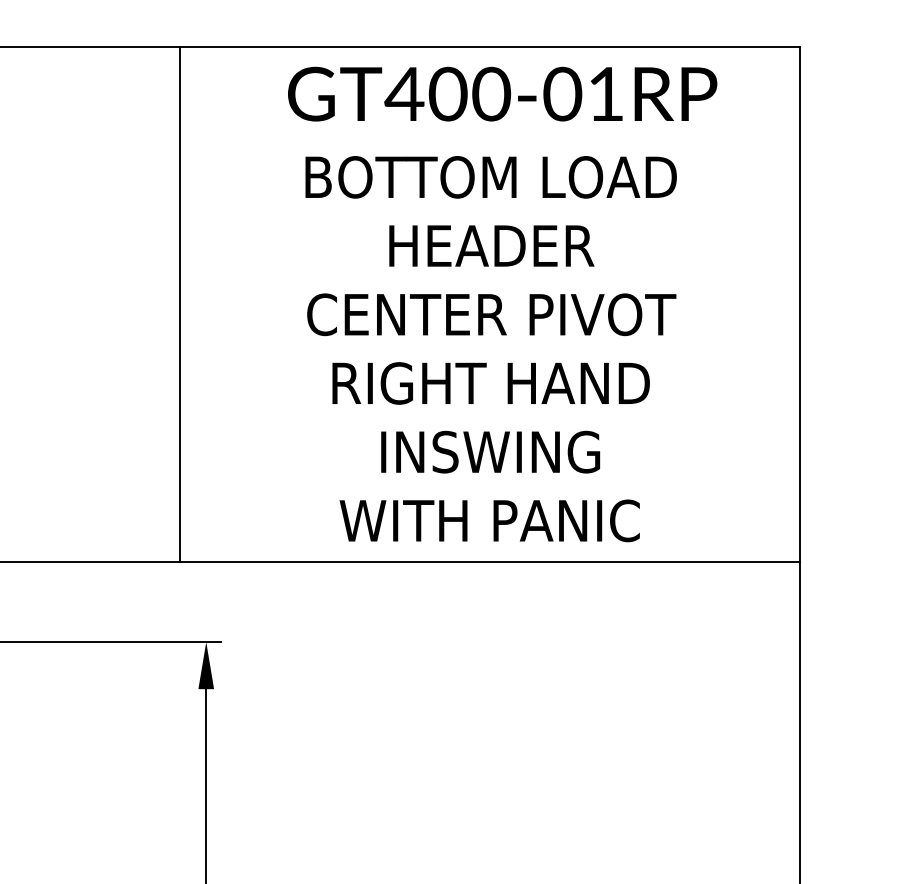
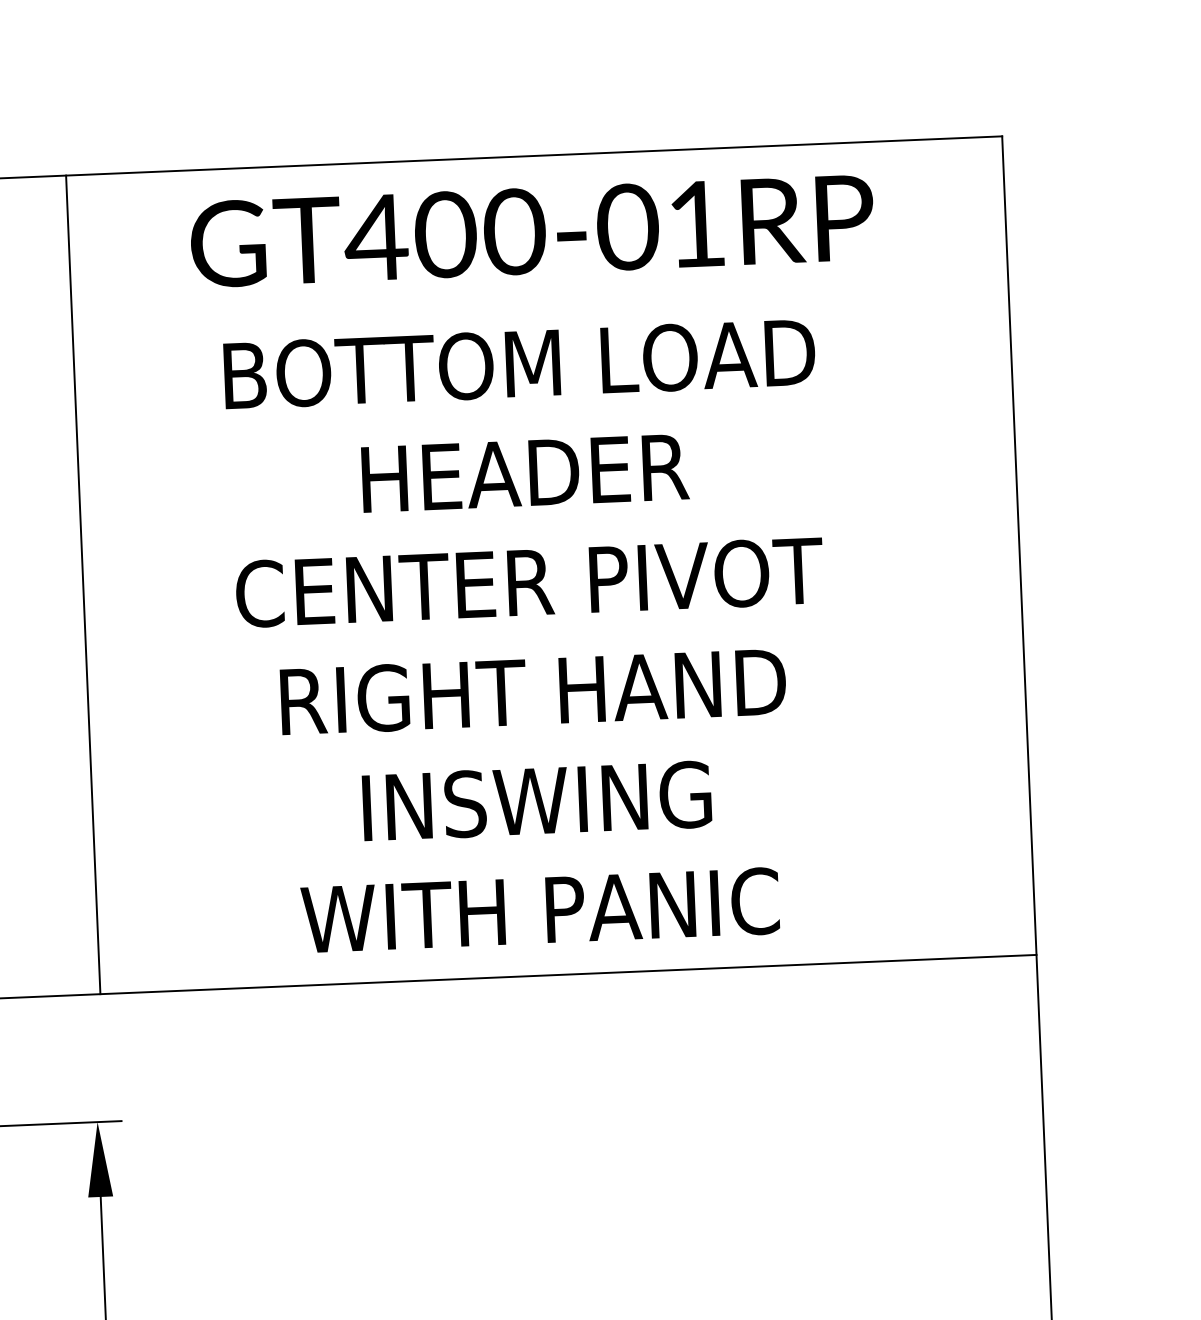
line: (180, 304) -> (83, 584), moved

